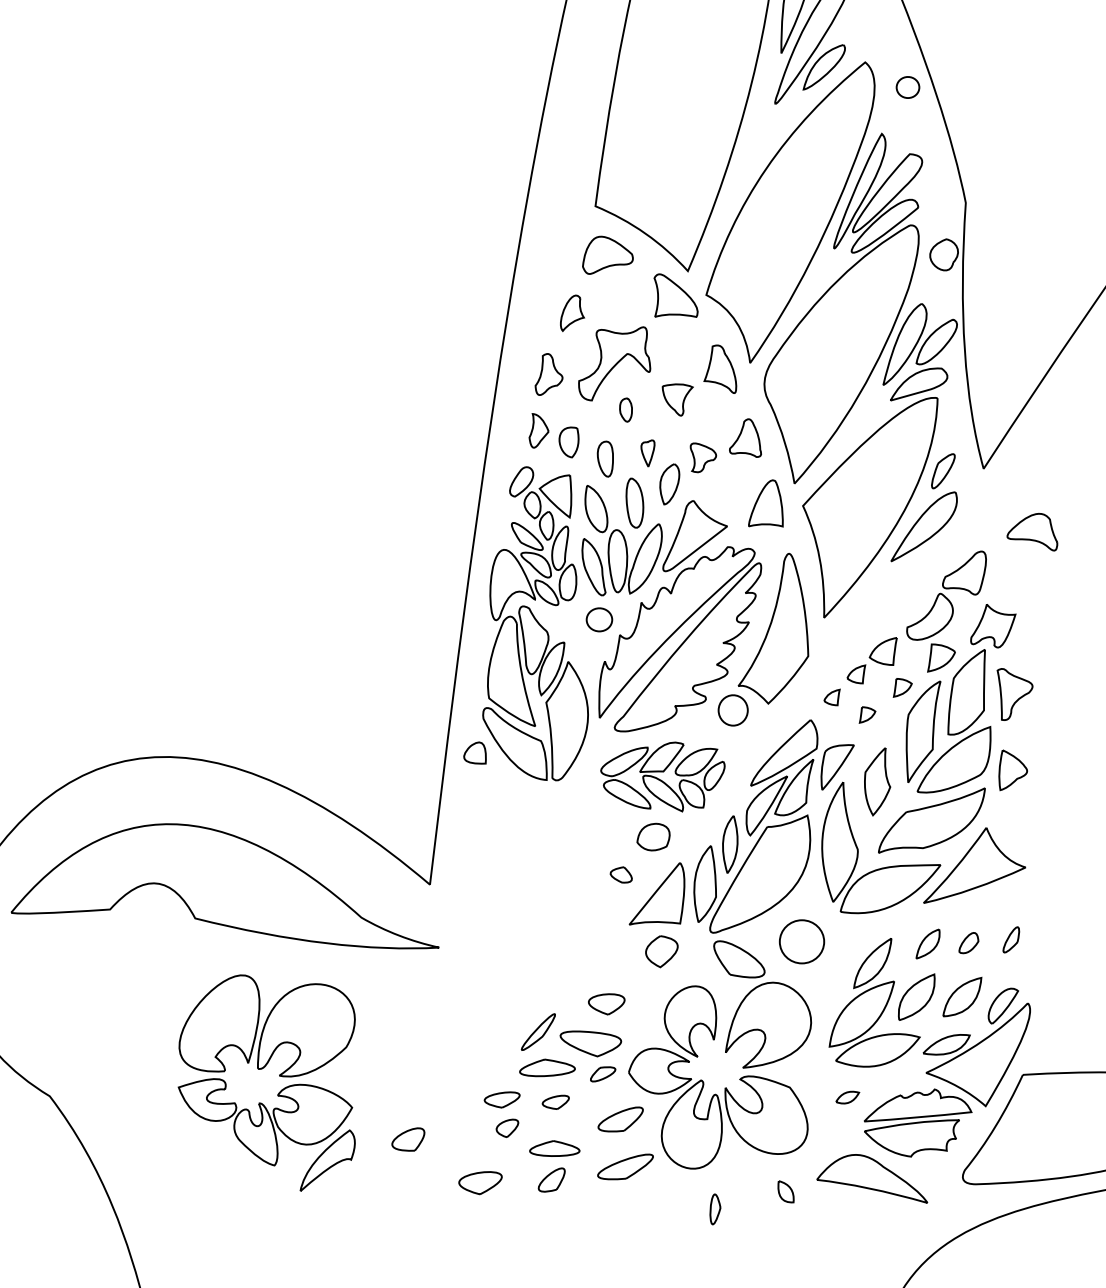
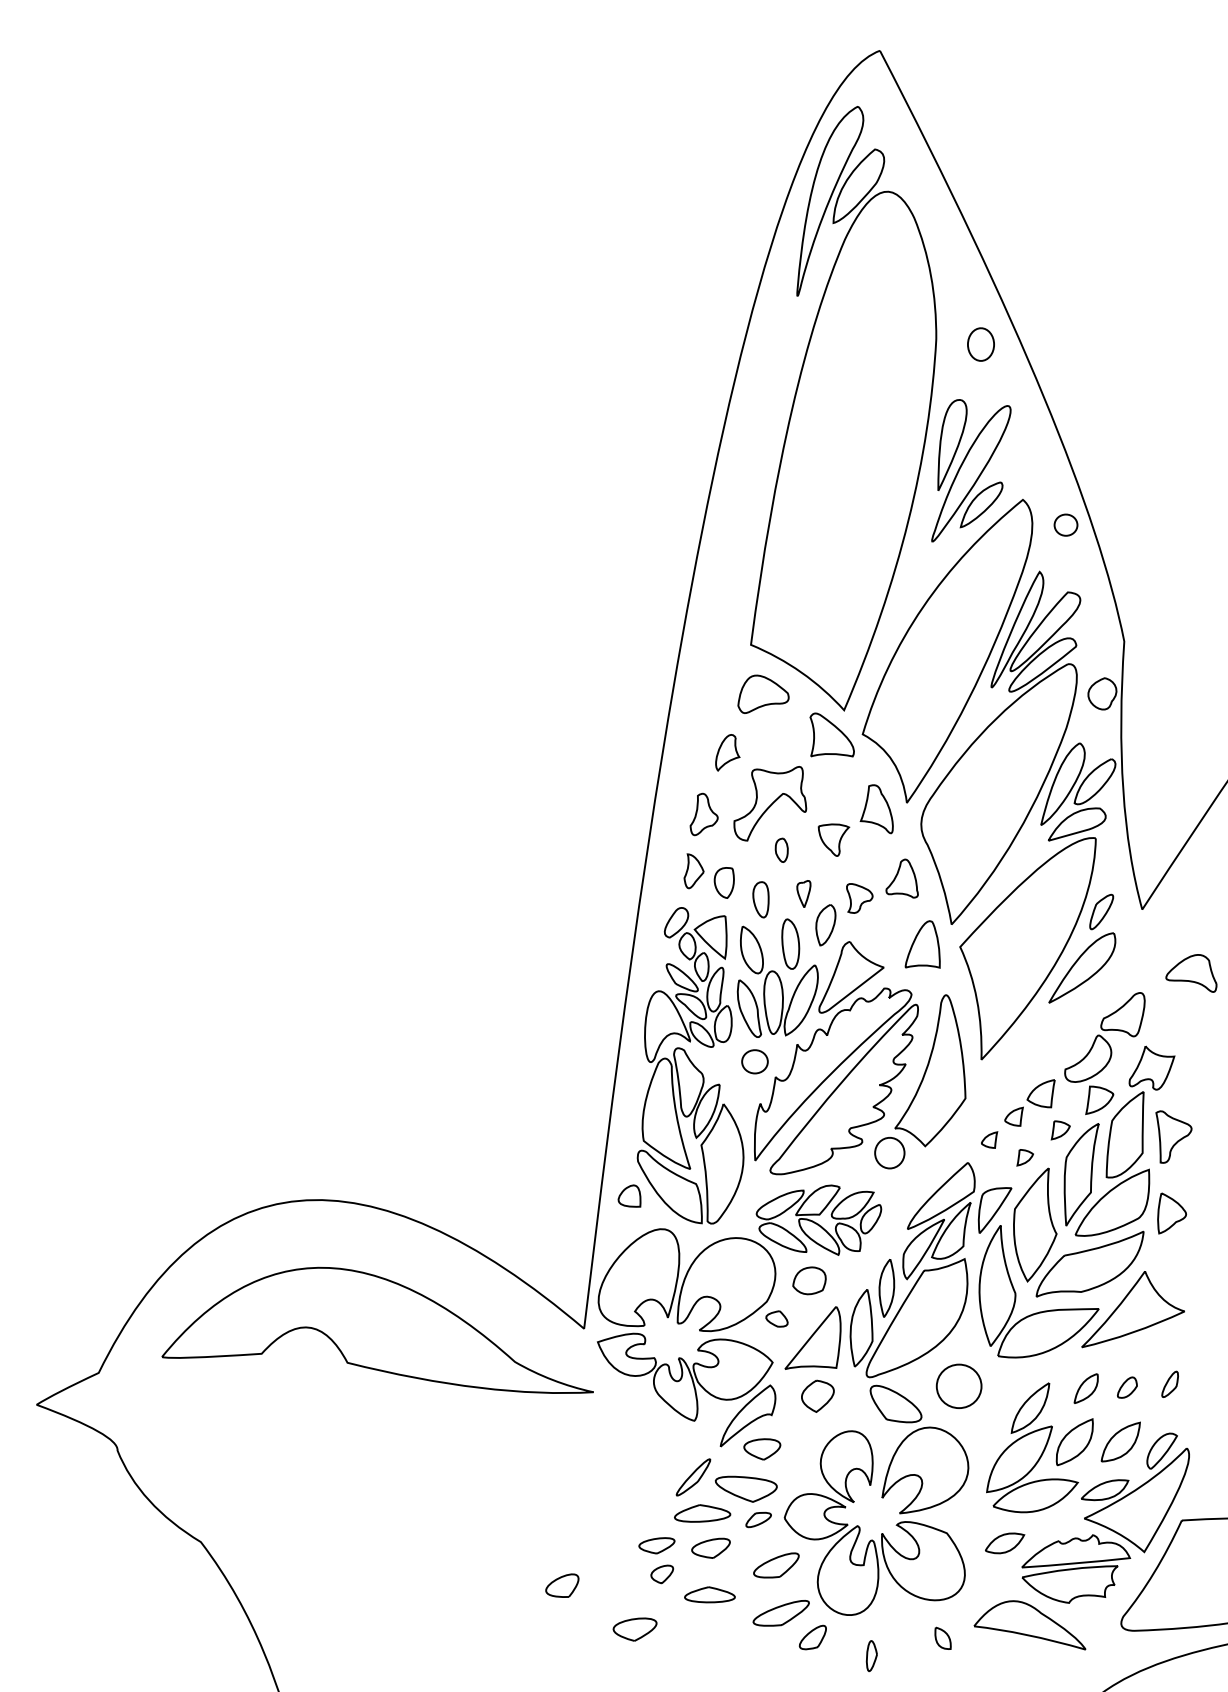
part: (877, 781) -> (1035, 1224), size x1.67
part: (261, 1069) -> (681, 1324), moved
part: (847, 1097) -> (1005, 1543), size x1.67
part: (555, 1101) -> (710, 1547), size x1.43
part: (551, 1180) -> (812, 1637), moved

